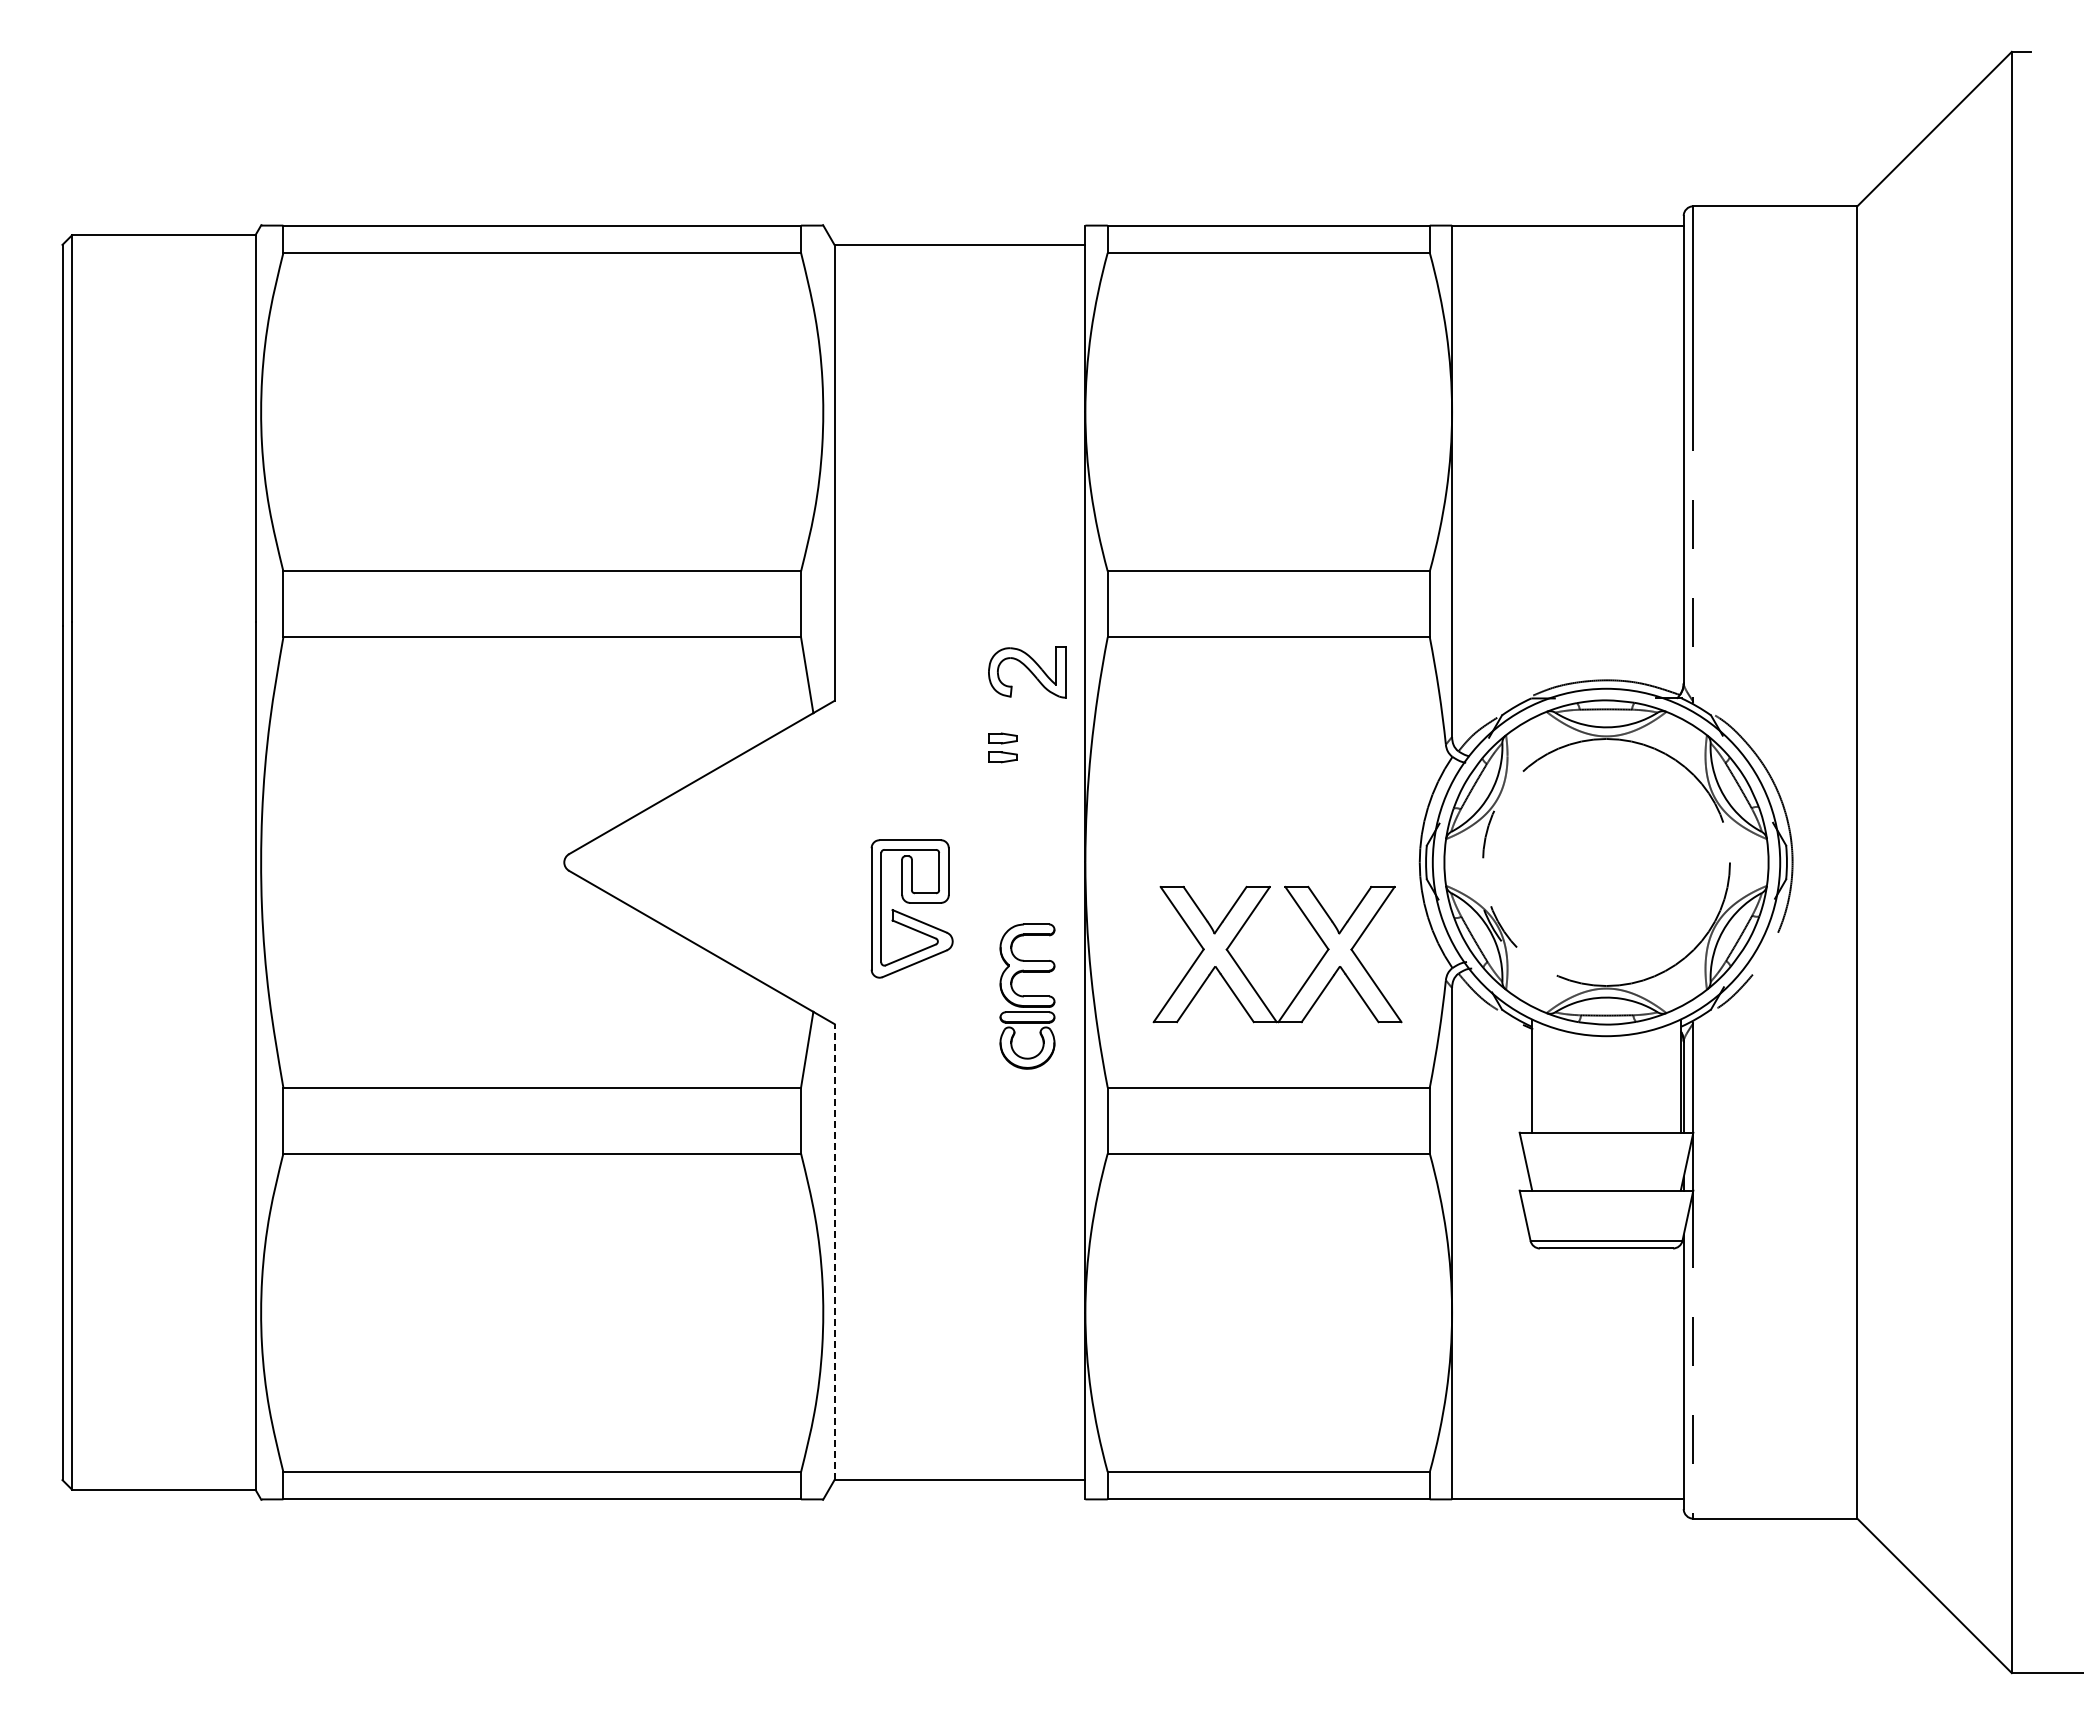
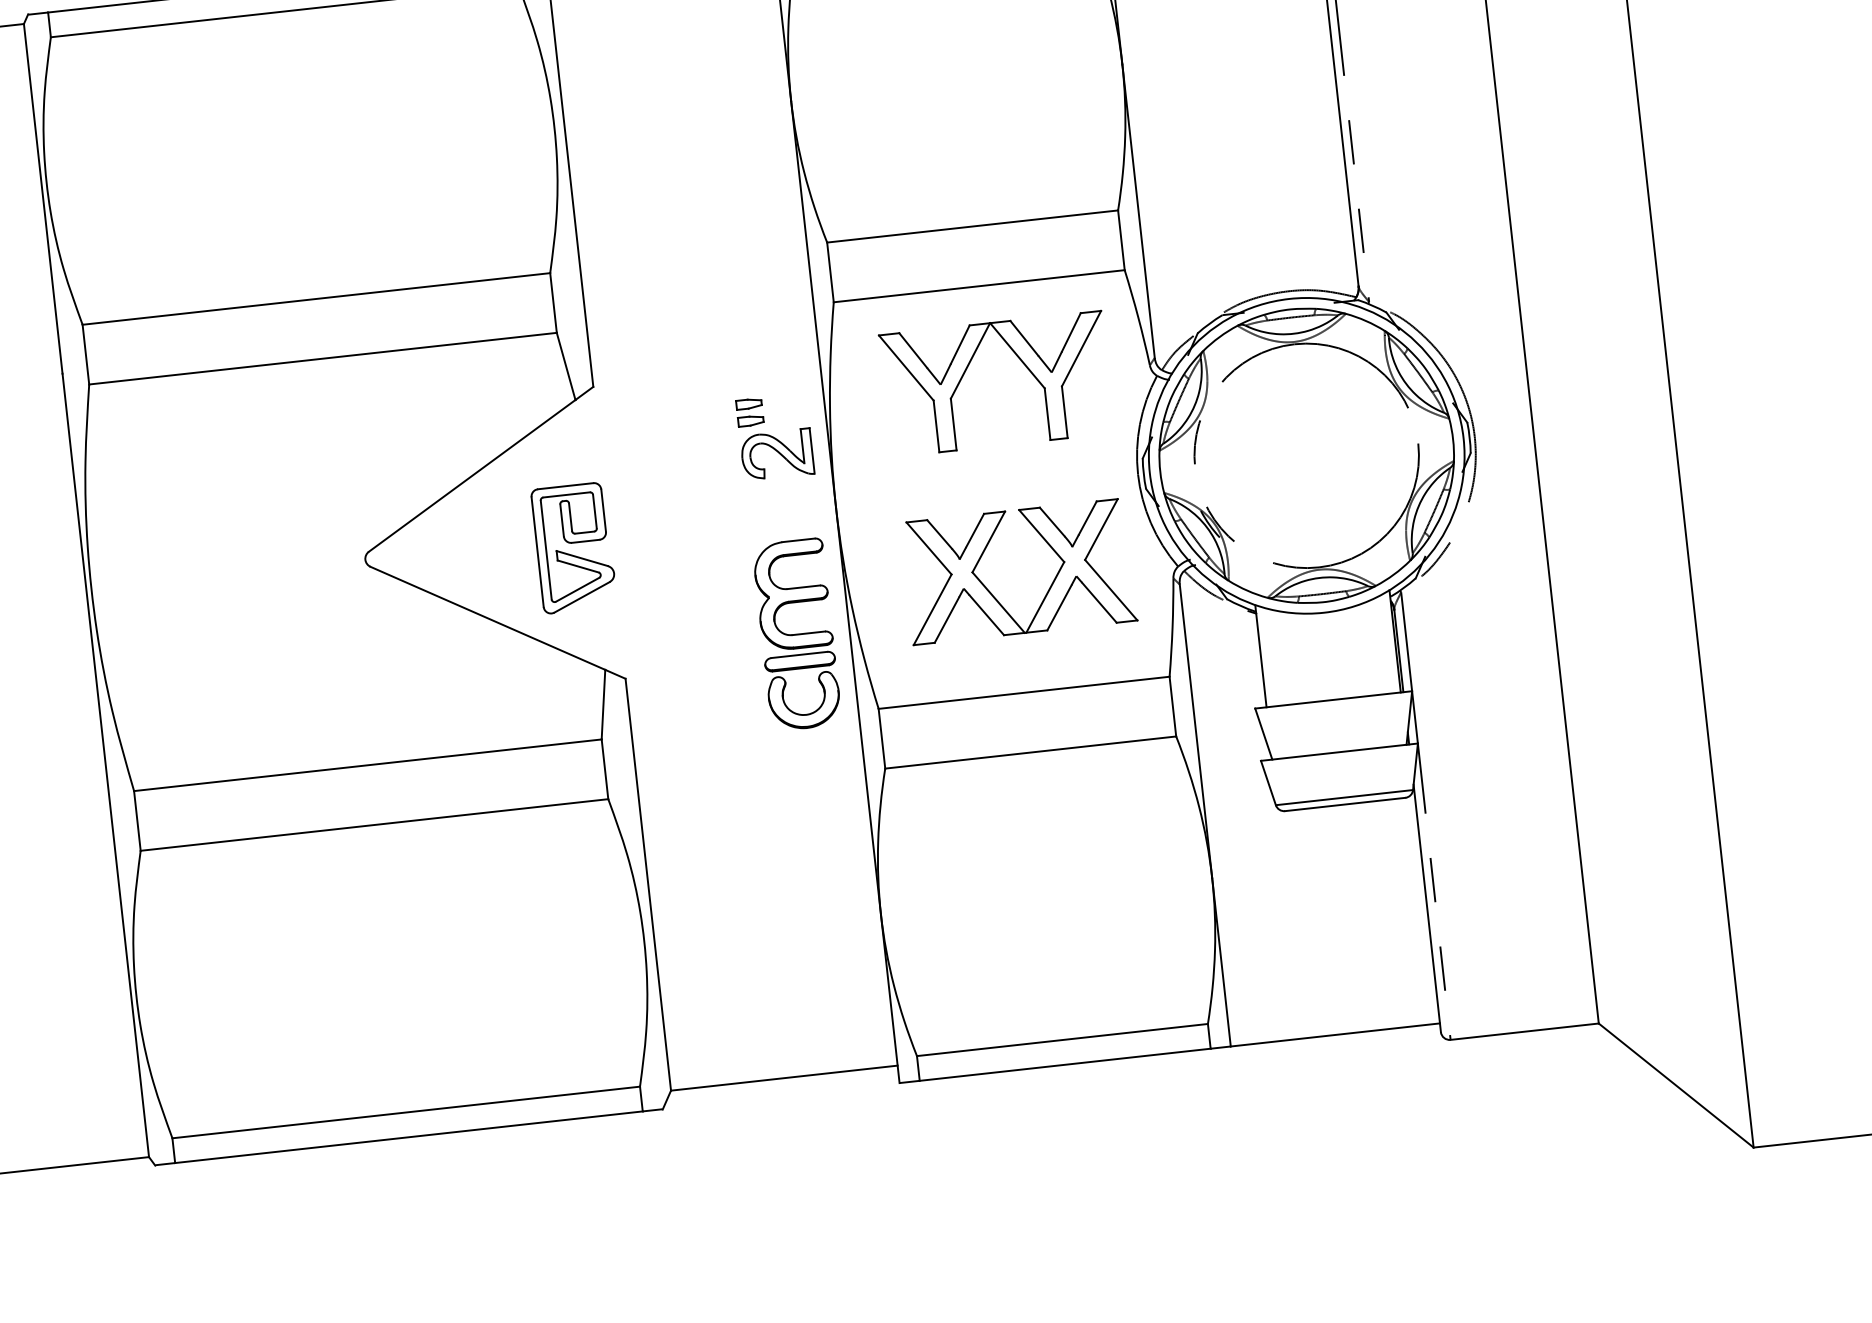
part: (1027, 672) -> (777, 454), moved
part: (1246, 725) -> (967, 368), added
part: (911, 908) -> (573, 547), moved
part: (1027, 996) -> (797, 634), size x1.43
line: (834, 1251) -> (648, 884), dashed -> solid

